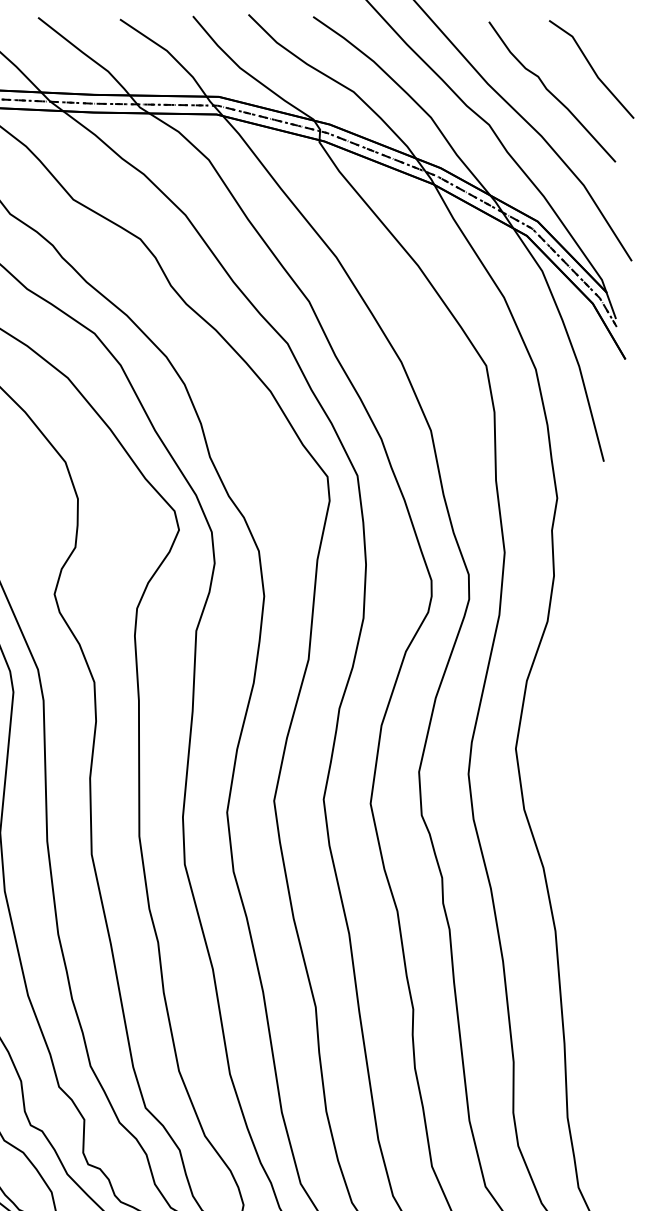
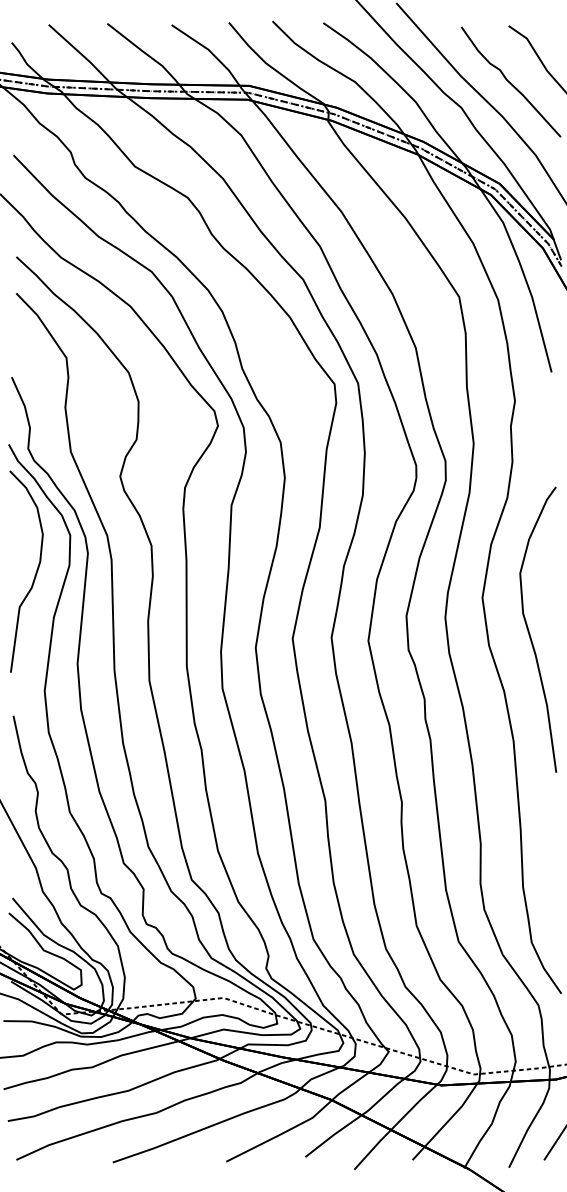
curve: (577, 794) -> (530, 633), added

